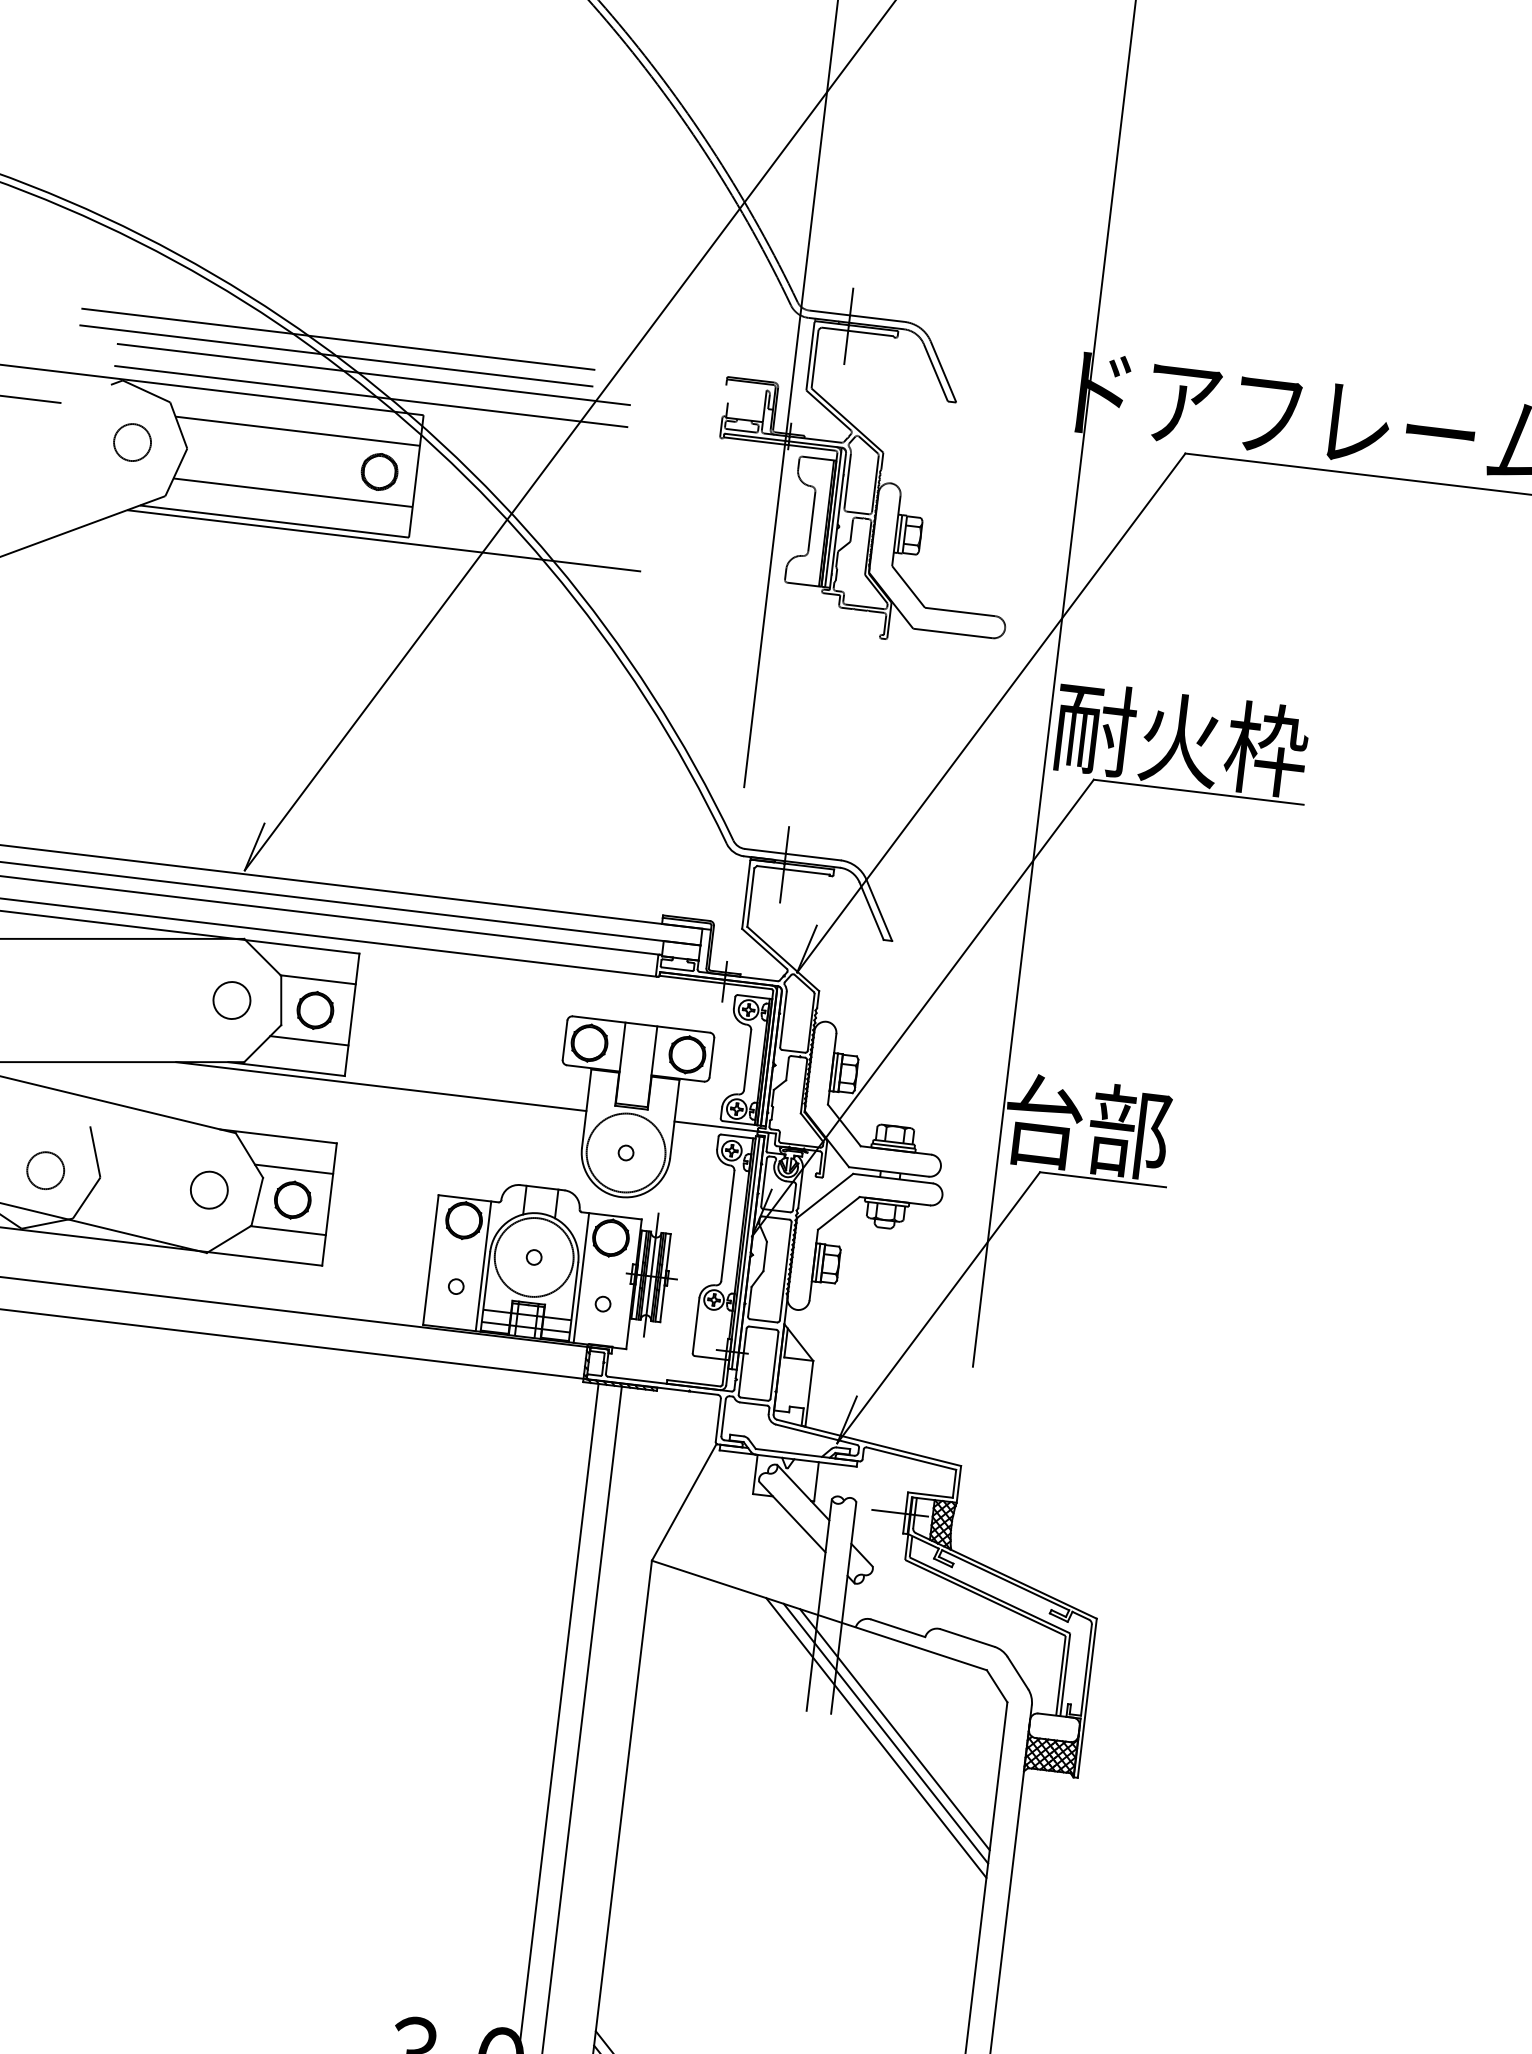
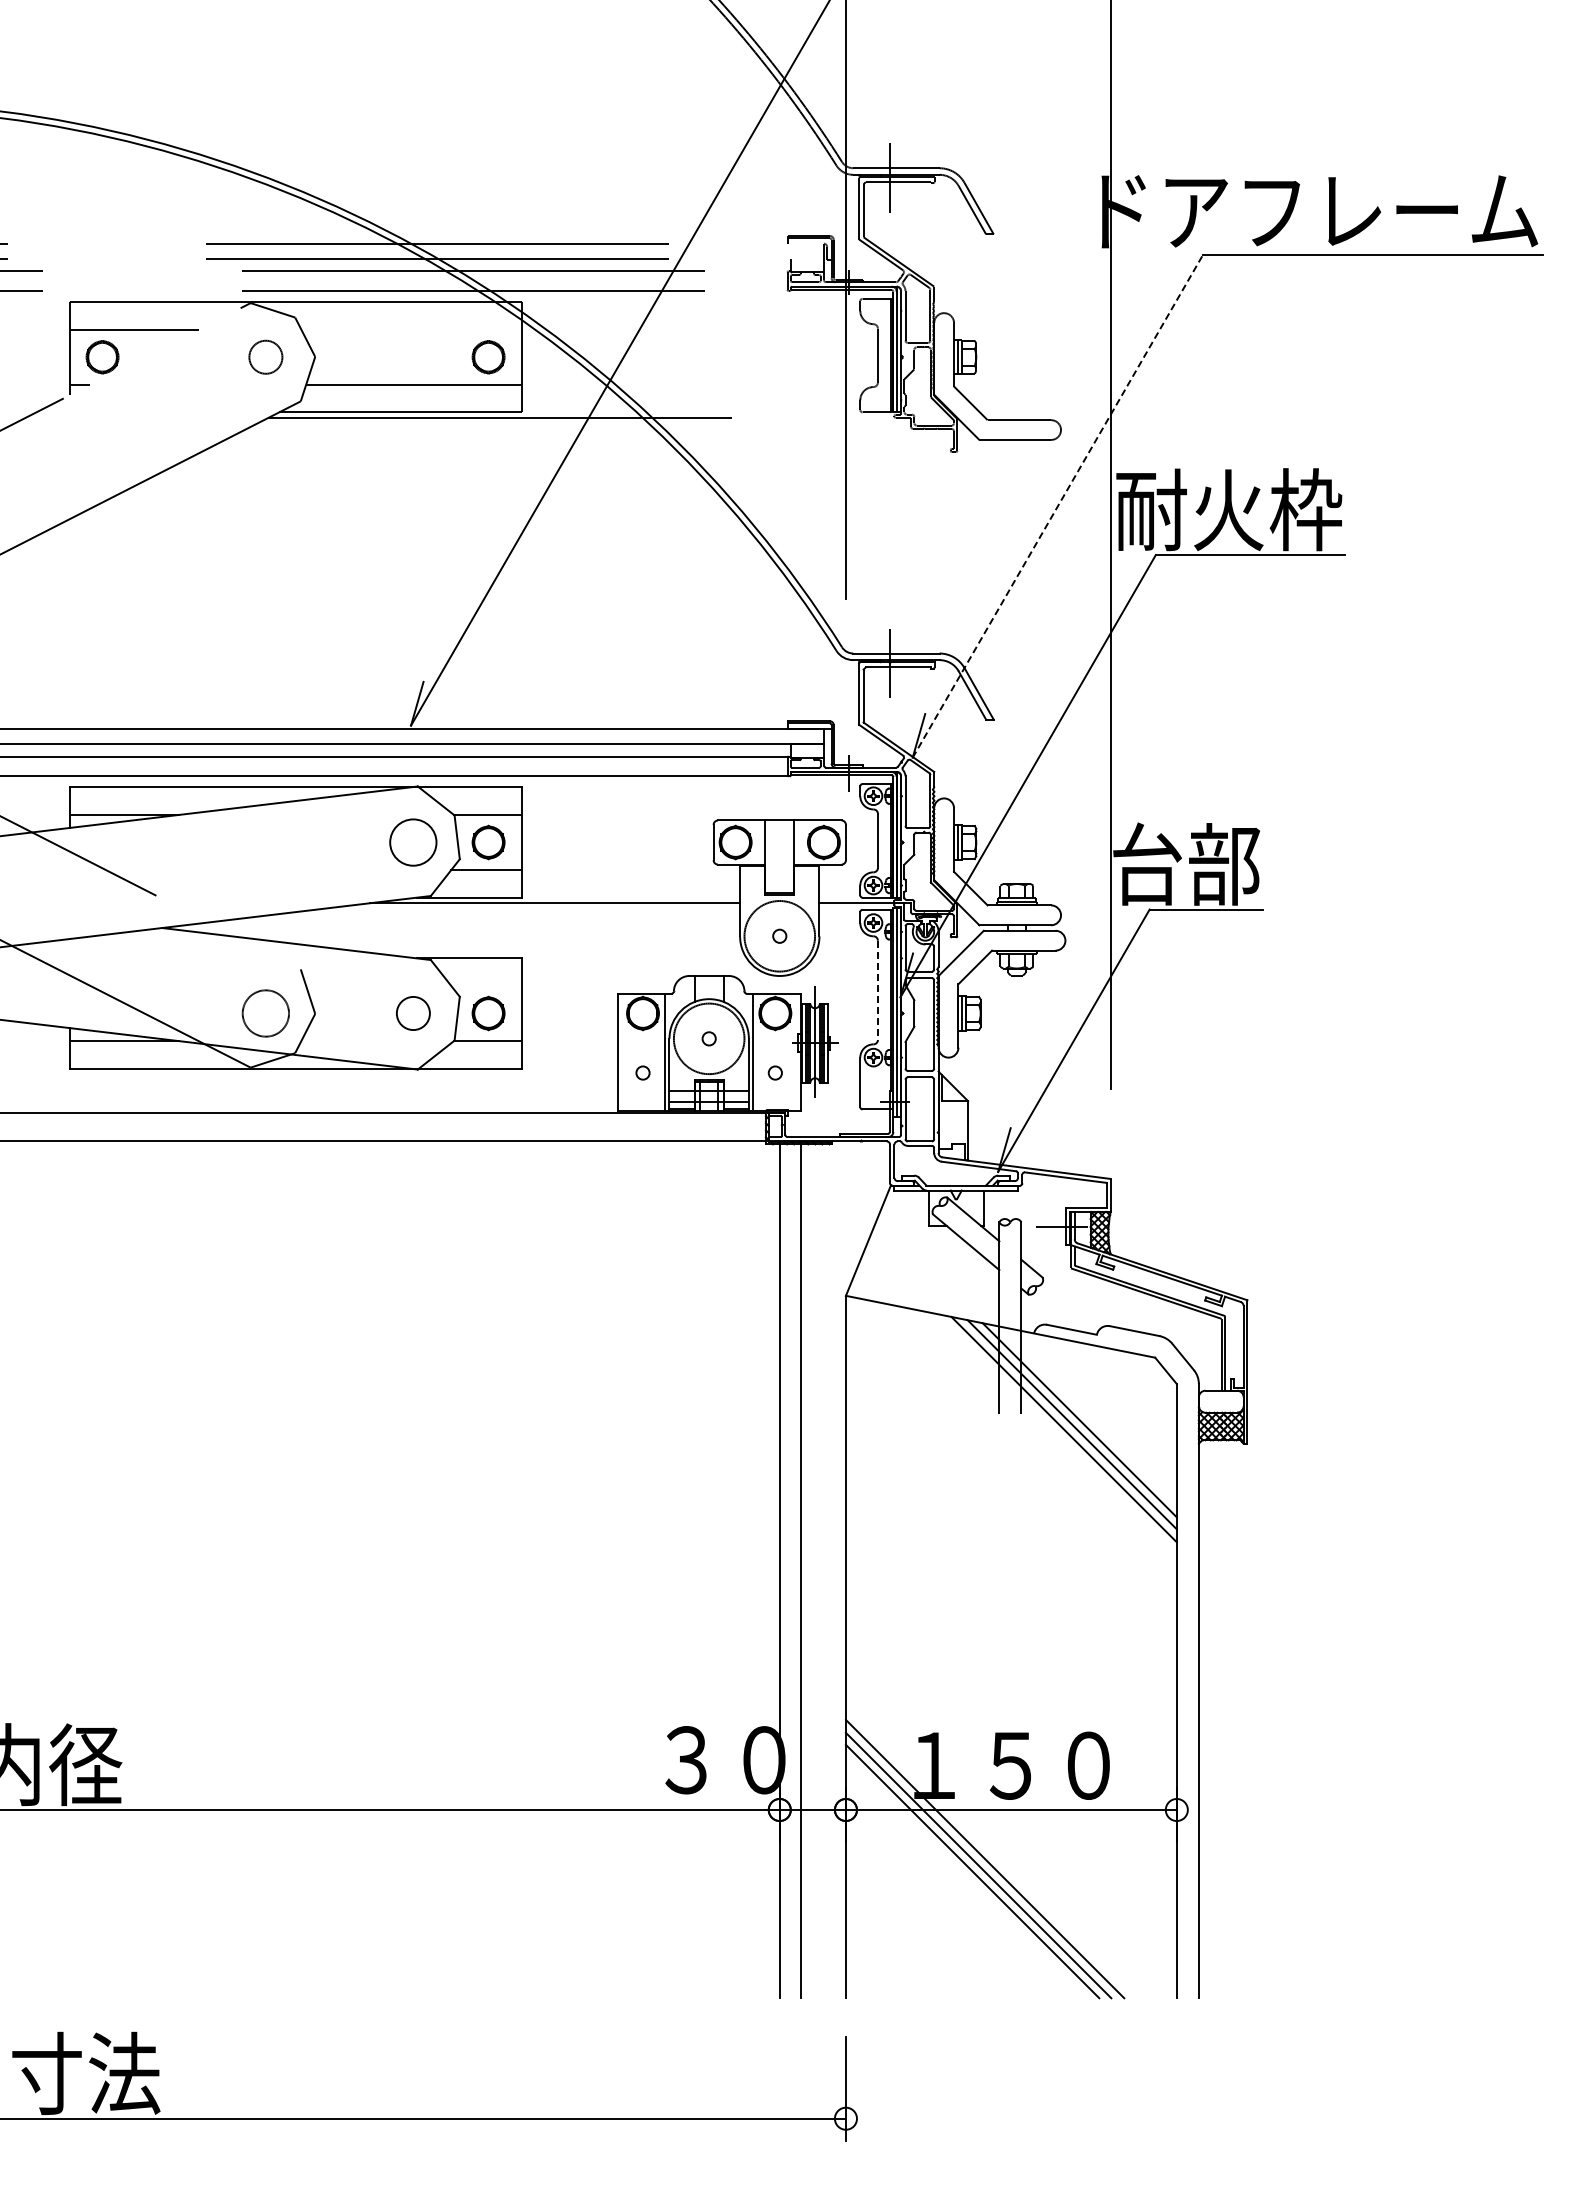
line: (297, 431) -> (411, 329), removed
line: (991, 712) -> (1057, 506), solid -> dashed
circle: (232, 1000) -> (413, 842), size x1.4
line: (294, 1168) -> (486, 985), removed
circle: (45, 1170) -> (265, 1013), size x1.4
line: (727, 1226) -> (877, 990), solid -> dashed

